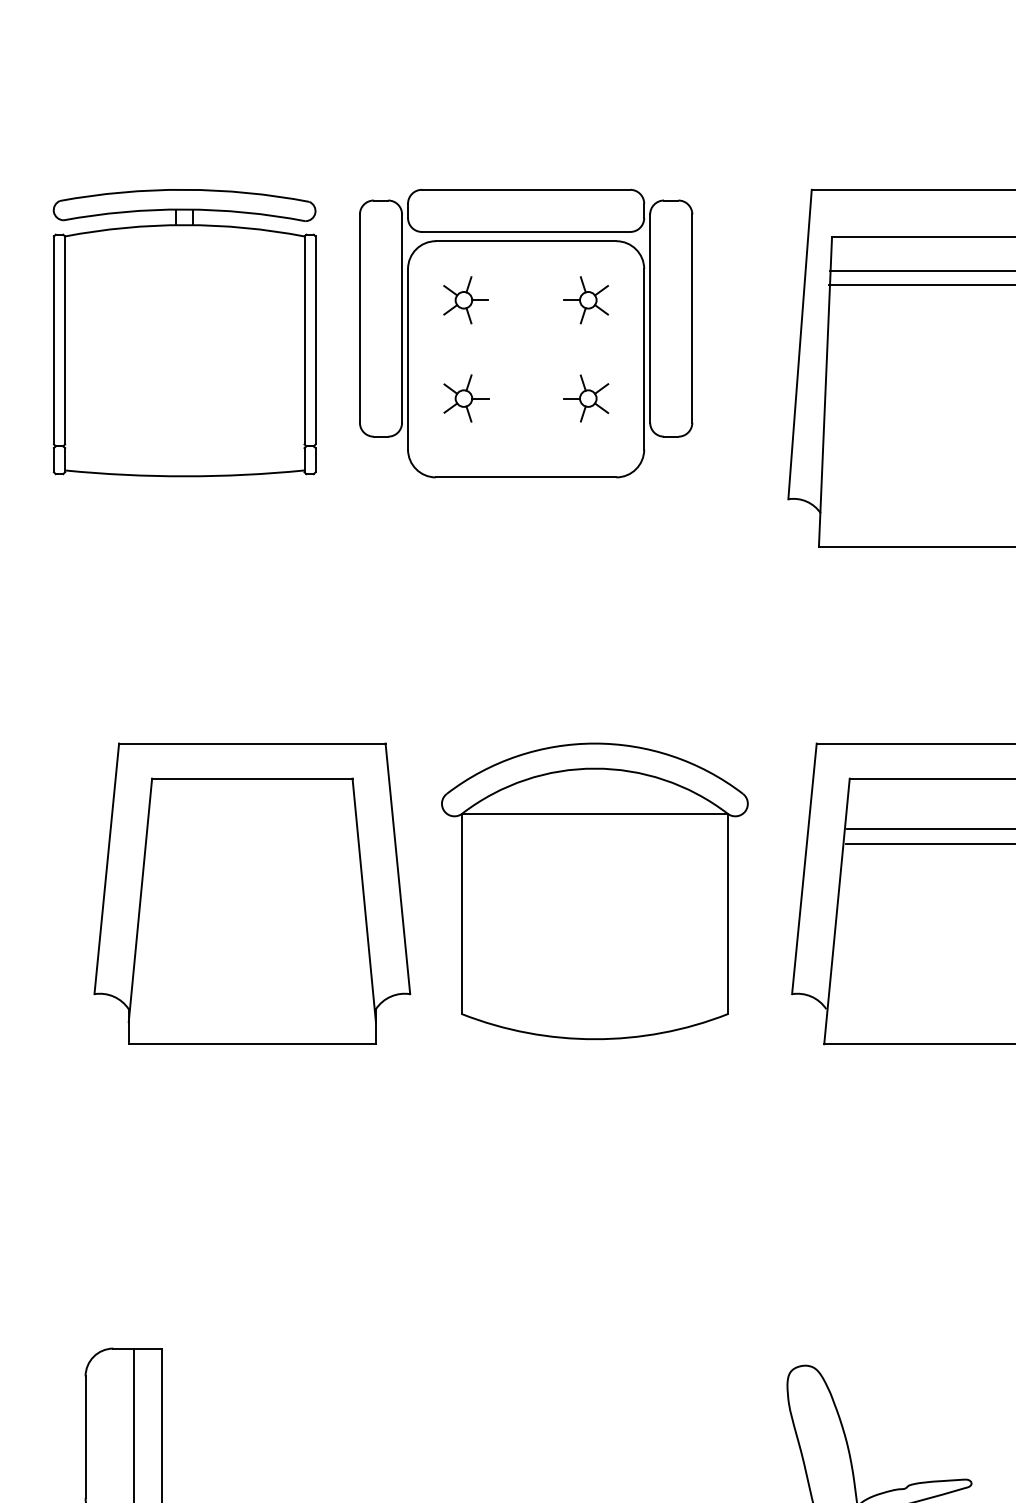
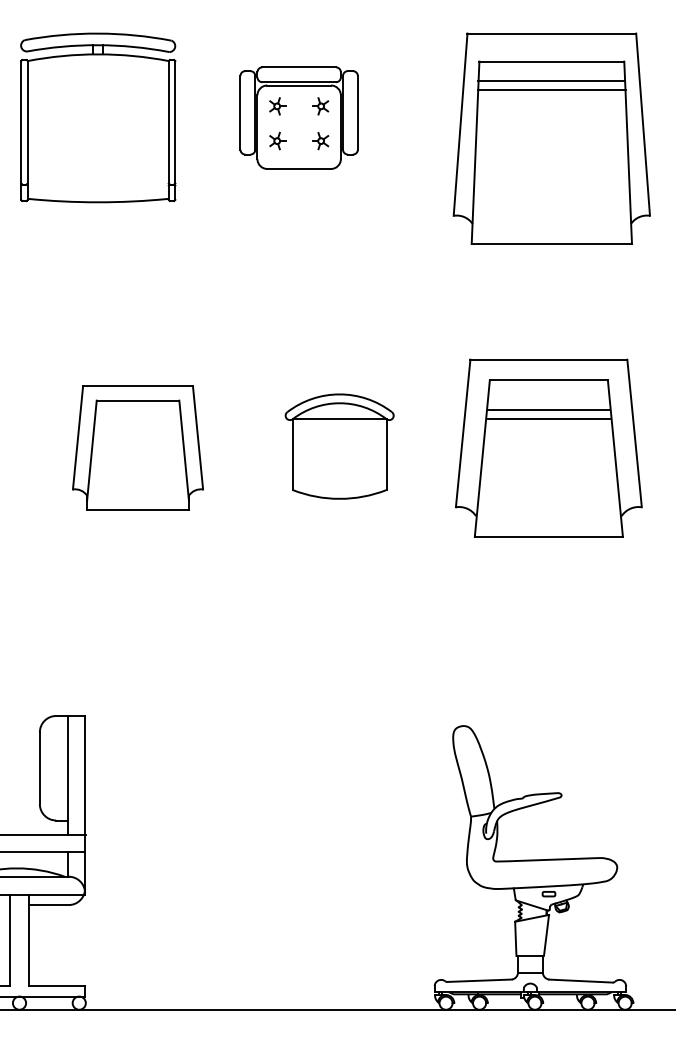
part: (524, 332) -> (298, 117), size x0.6
part: (594, 890) -> (339, 446), size x0.6
part: (251, 892) -> (137, 447), size x0.7

